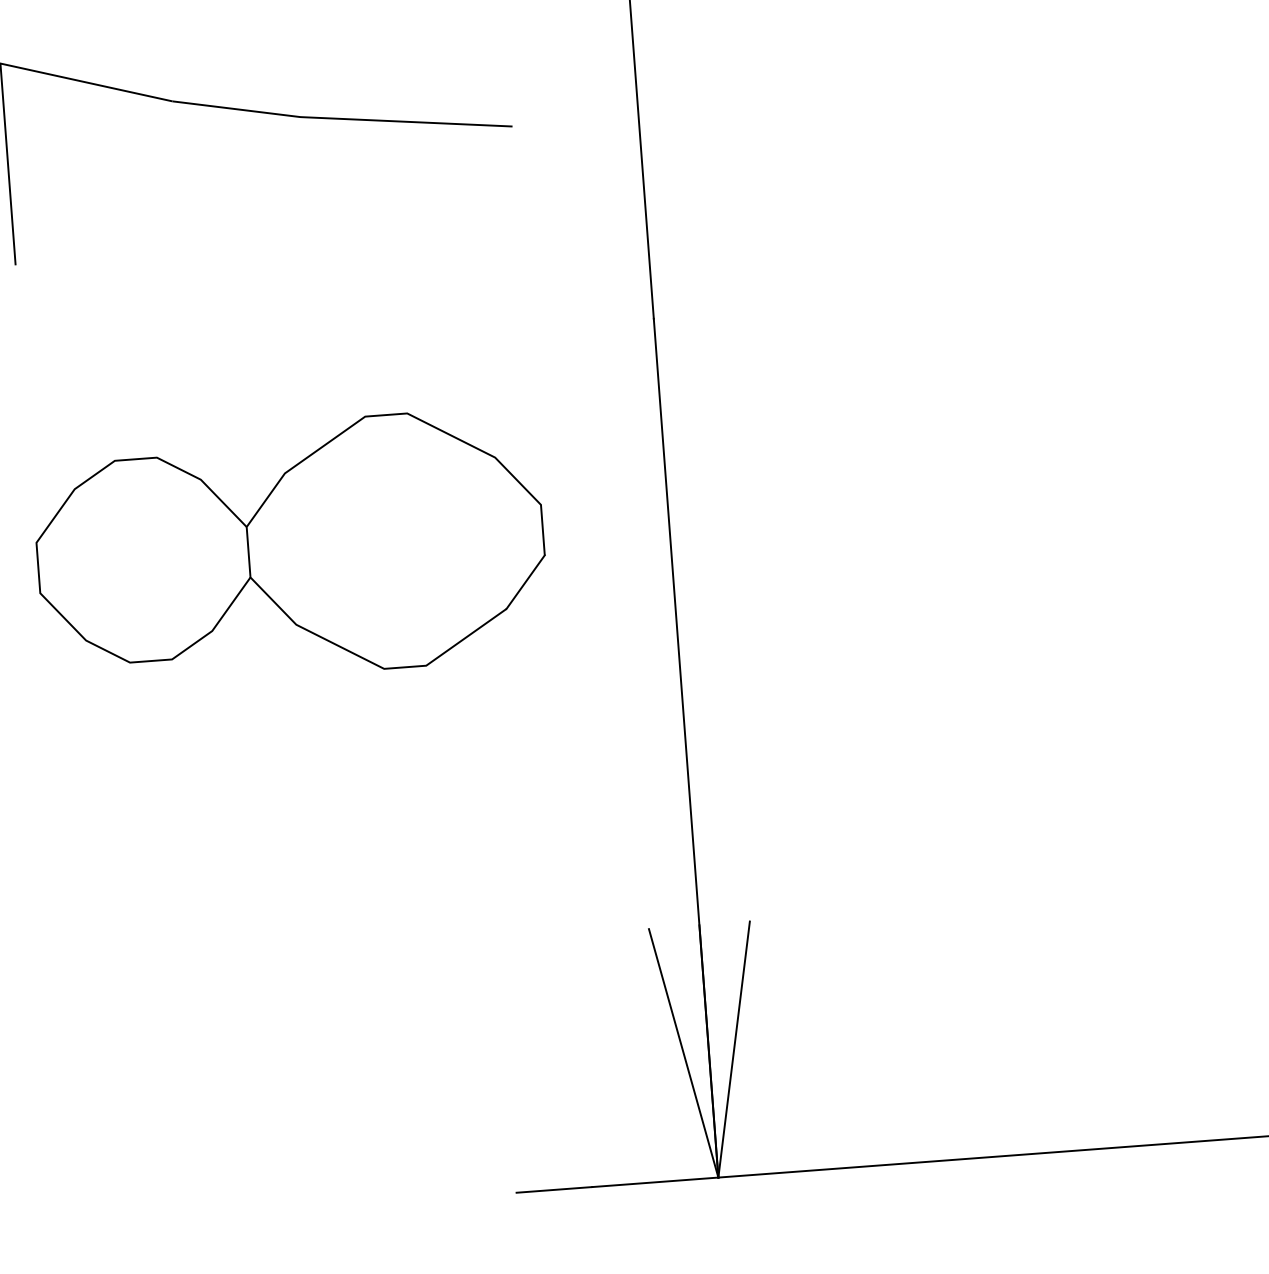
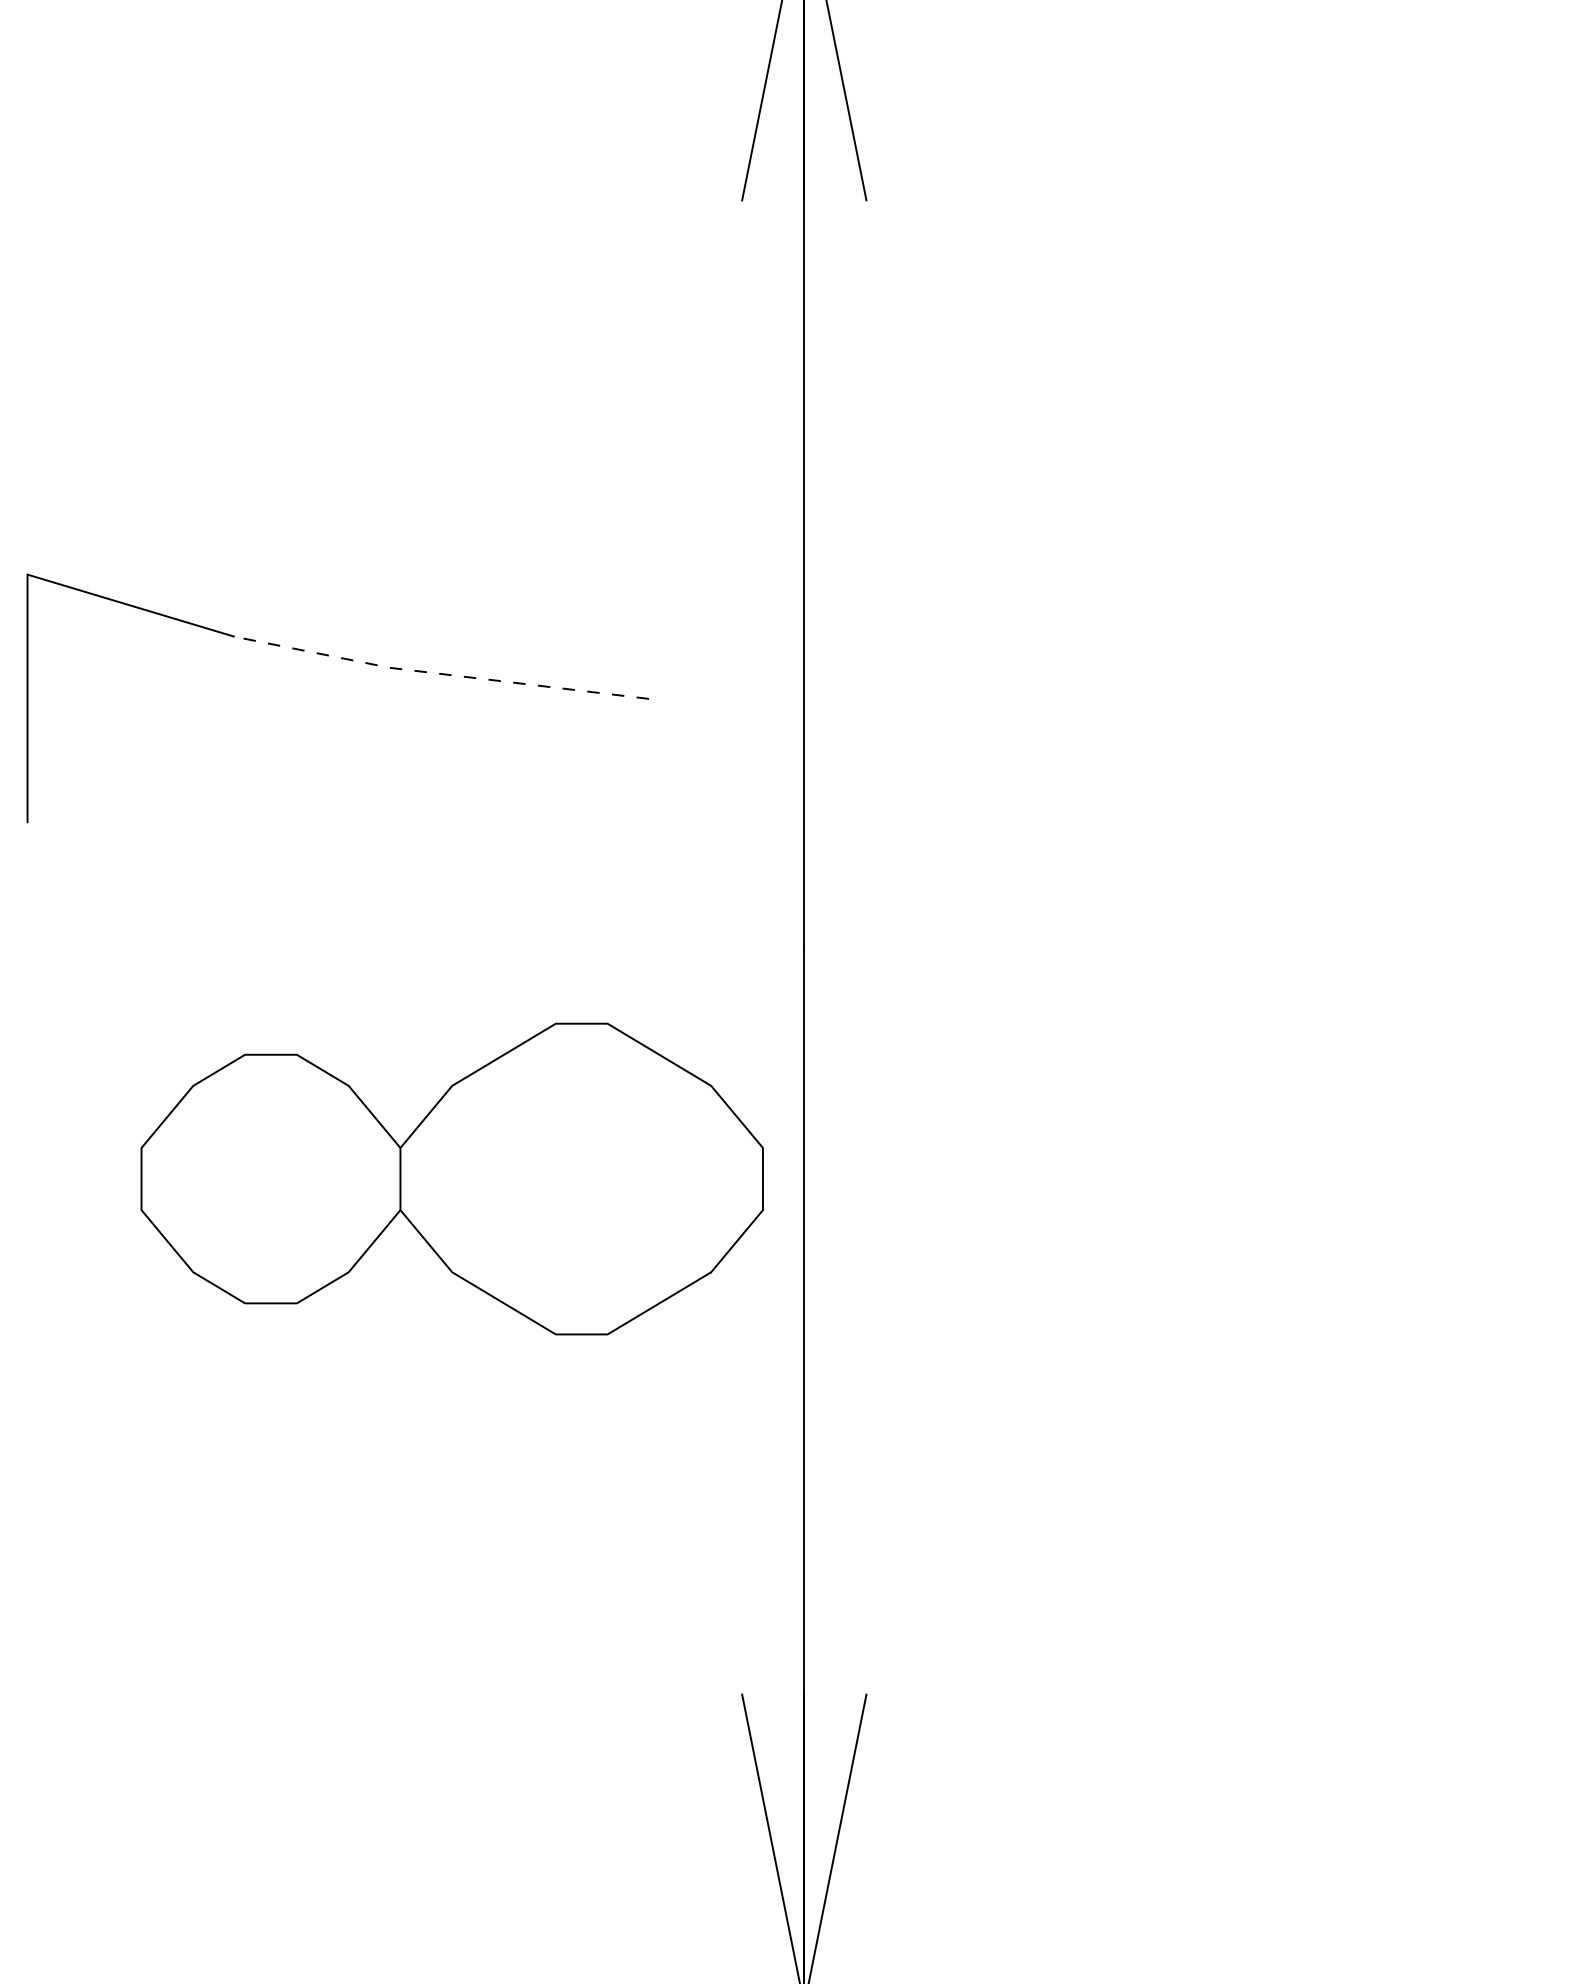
line: (340, 118) -> (439, 673), solid -> dashed
part: (289, 548) -> (451, 1178), moved

